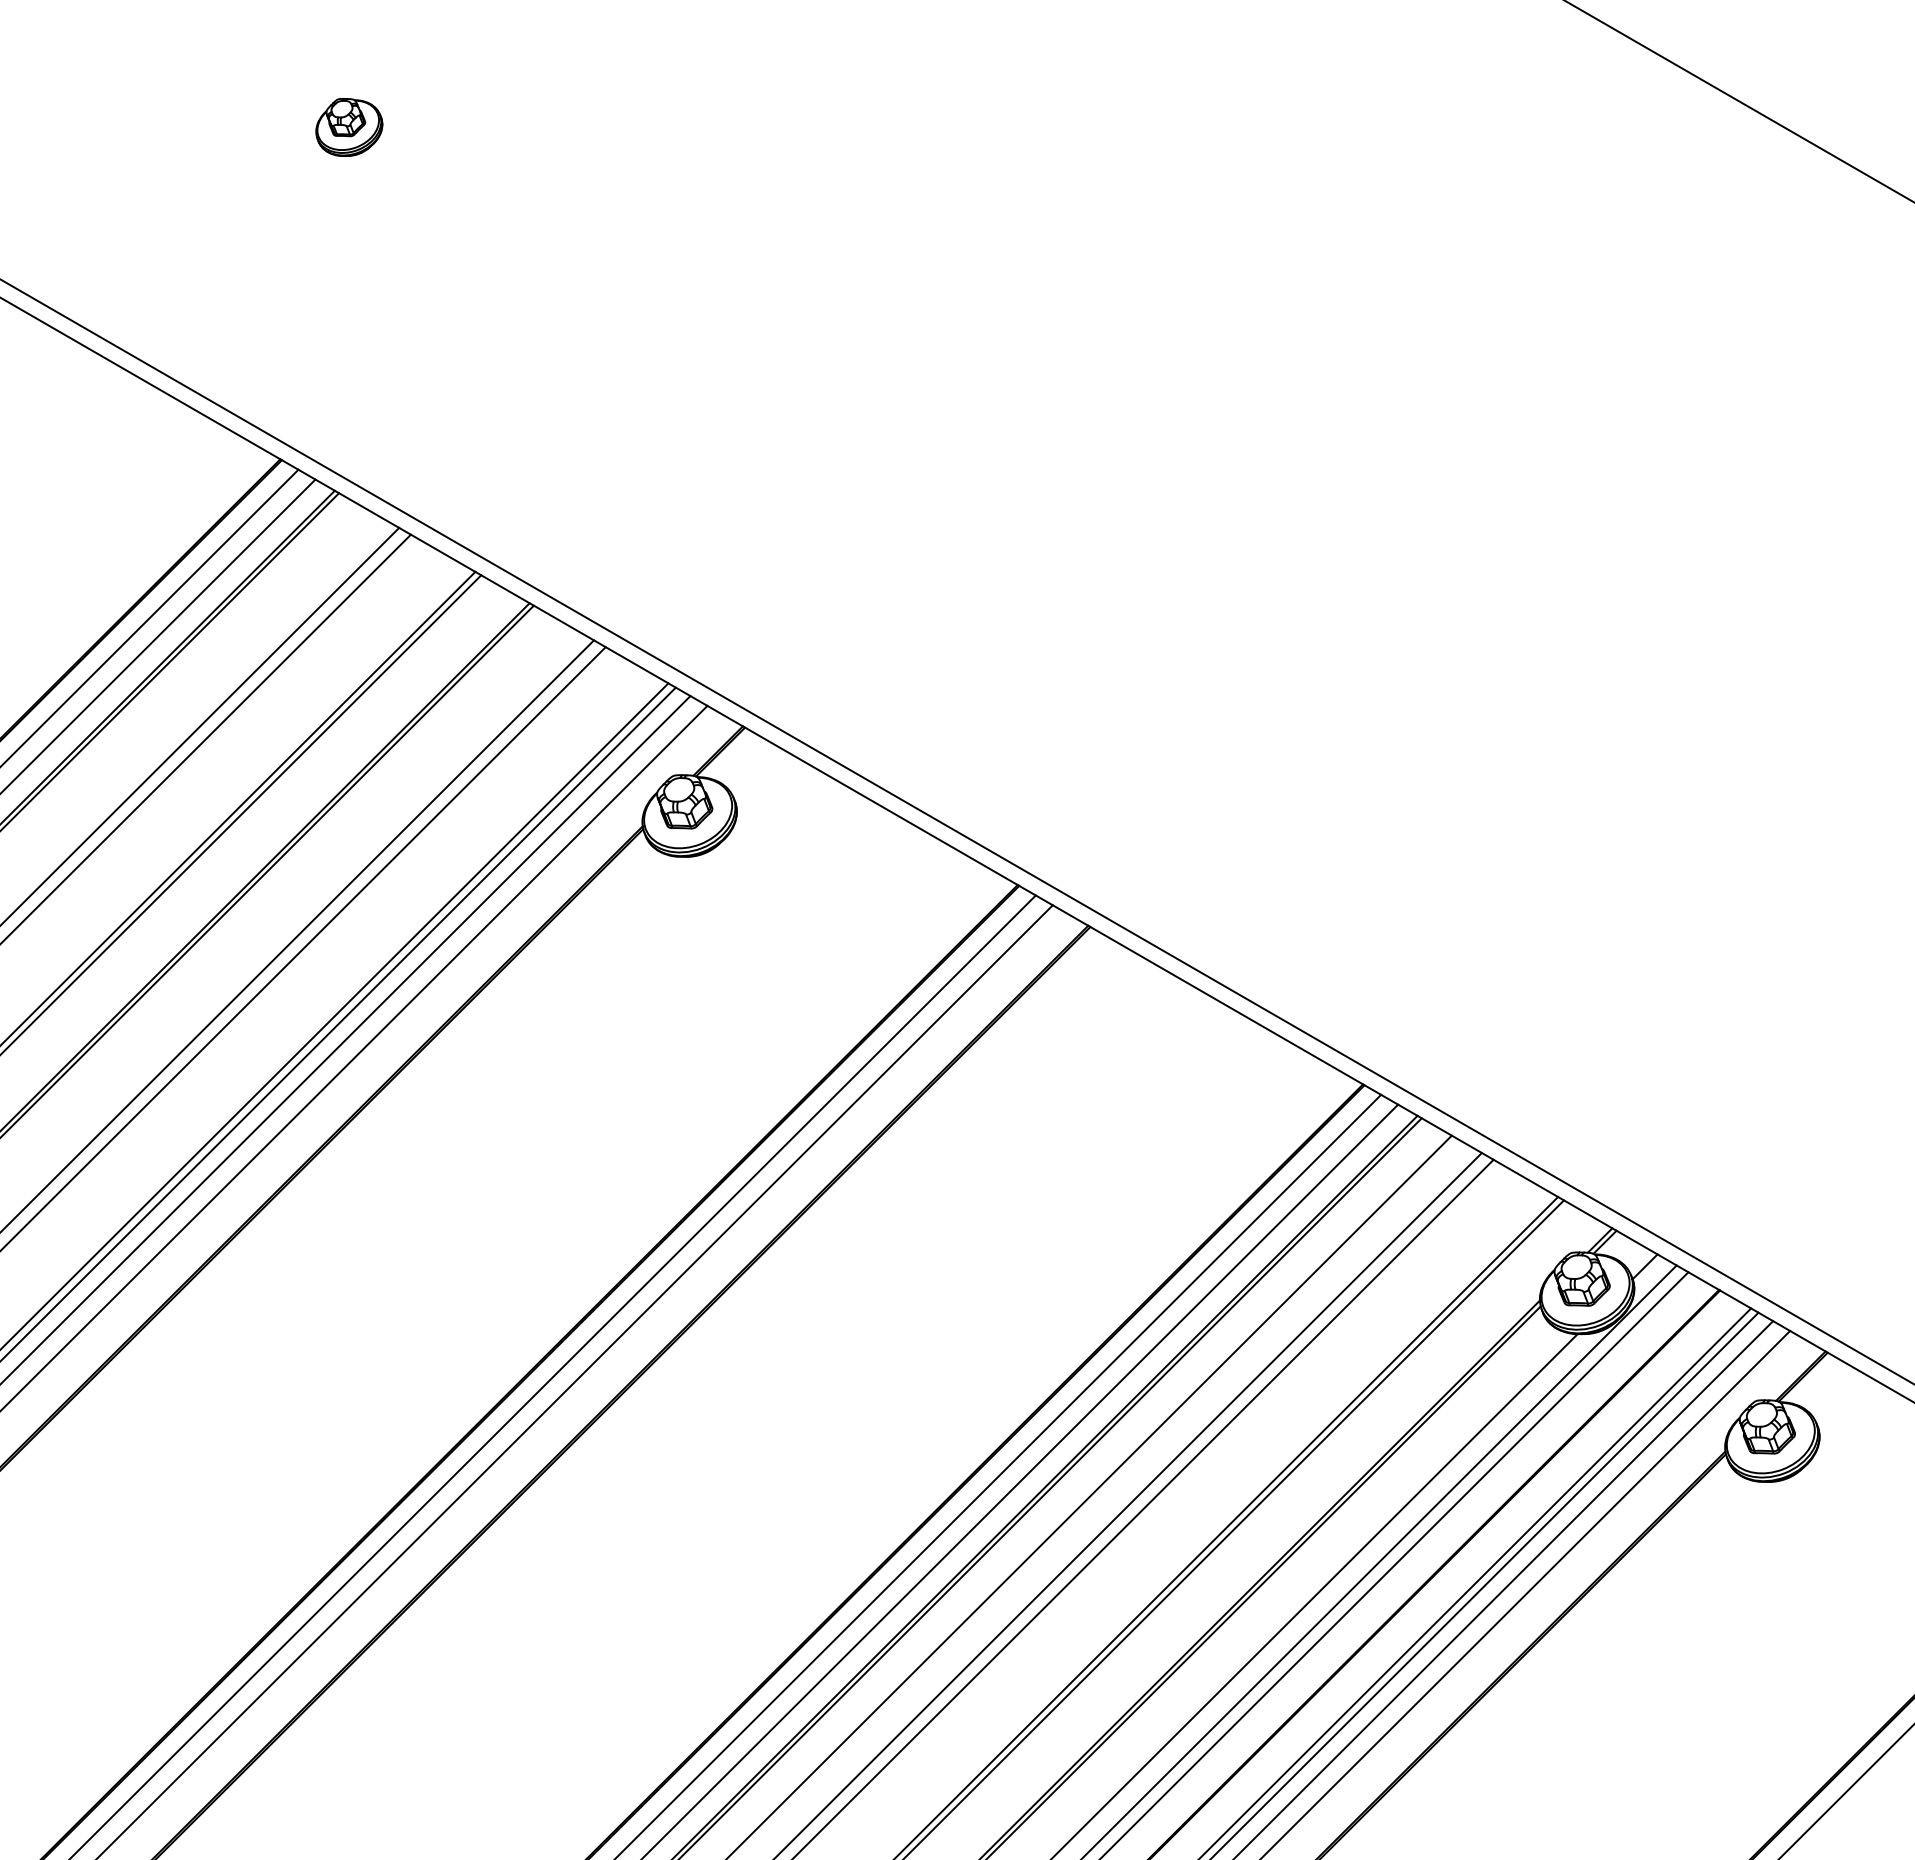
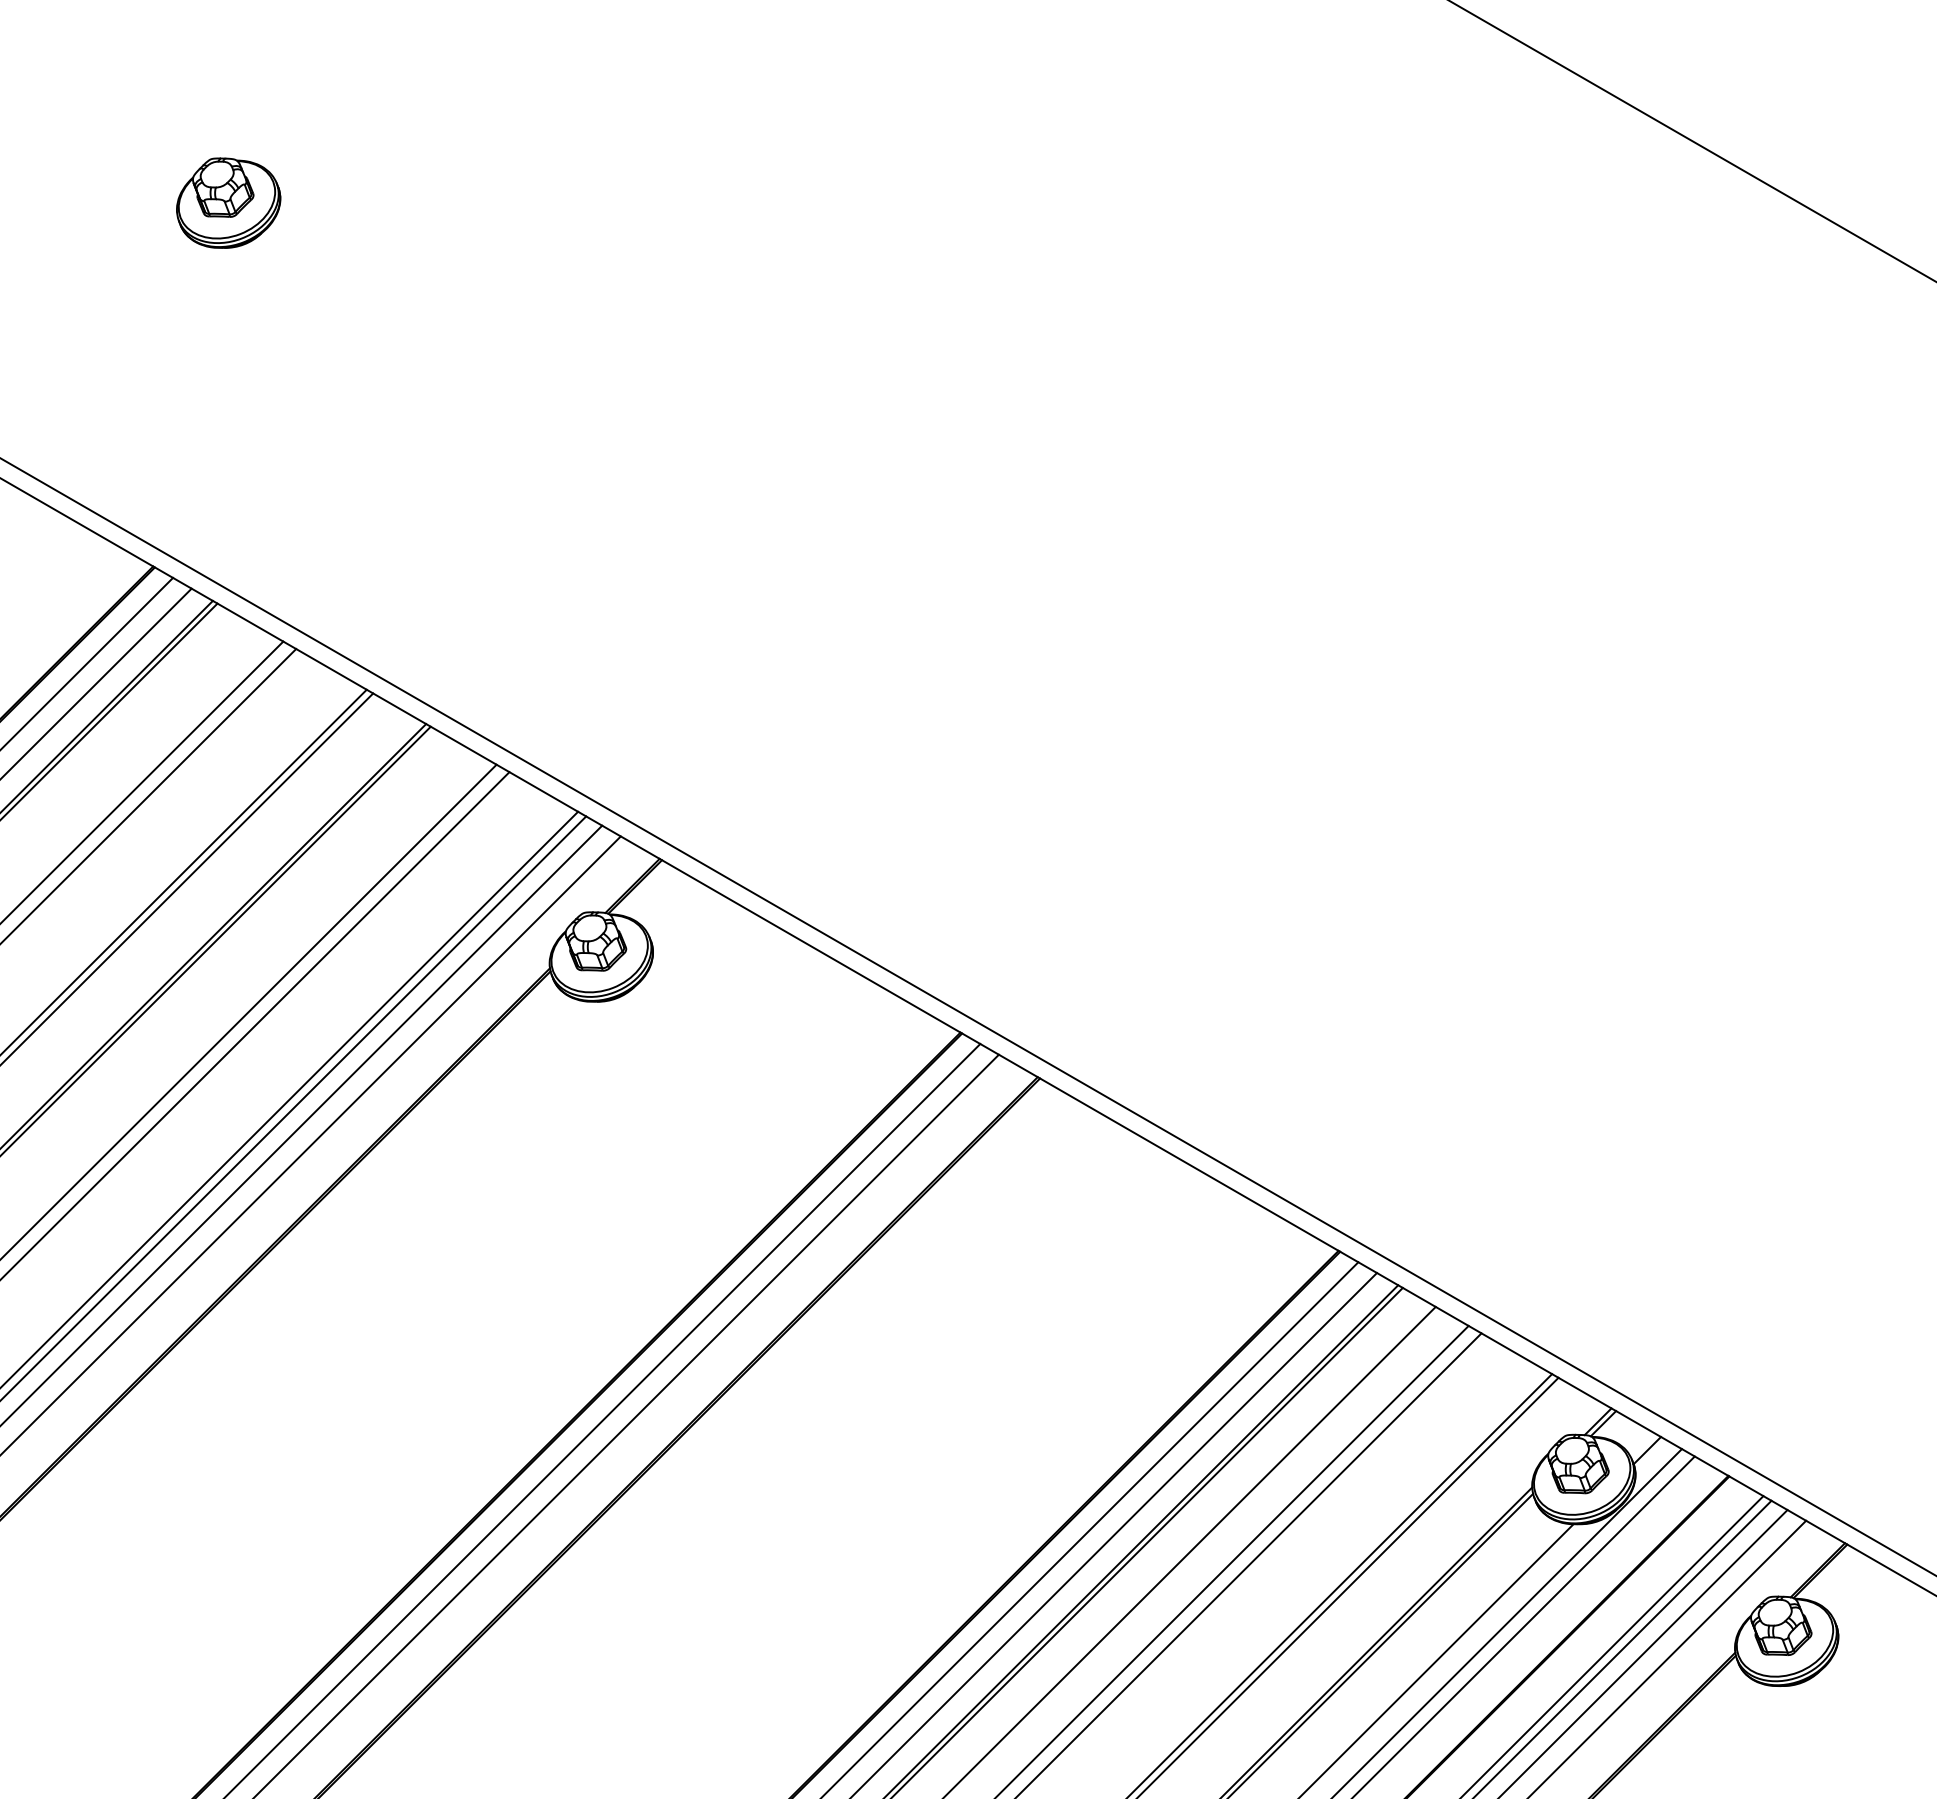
part: (349, 127) -> (228, 203), size x1.43

